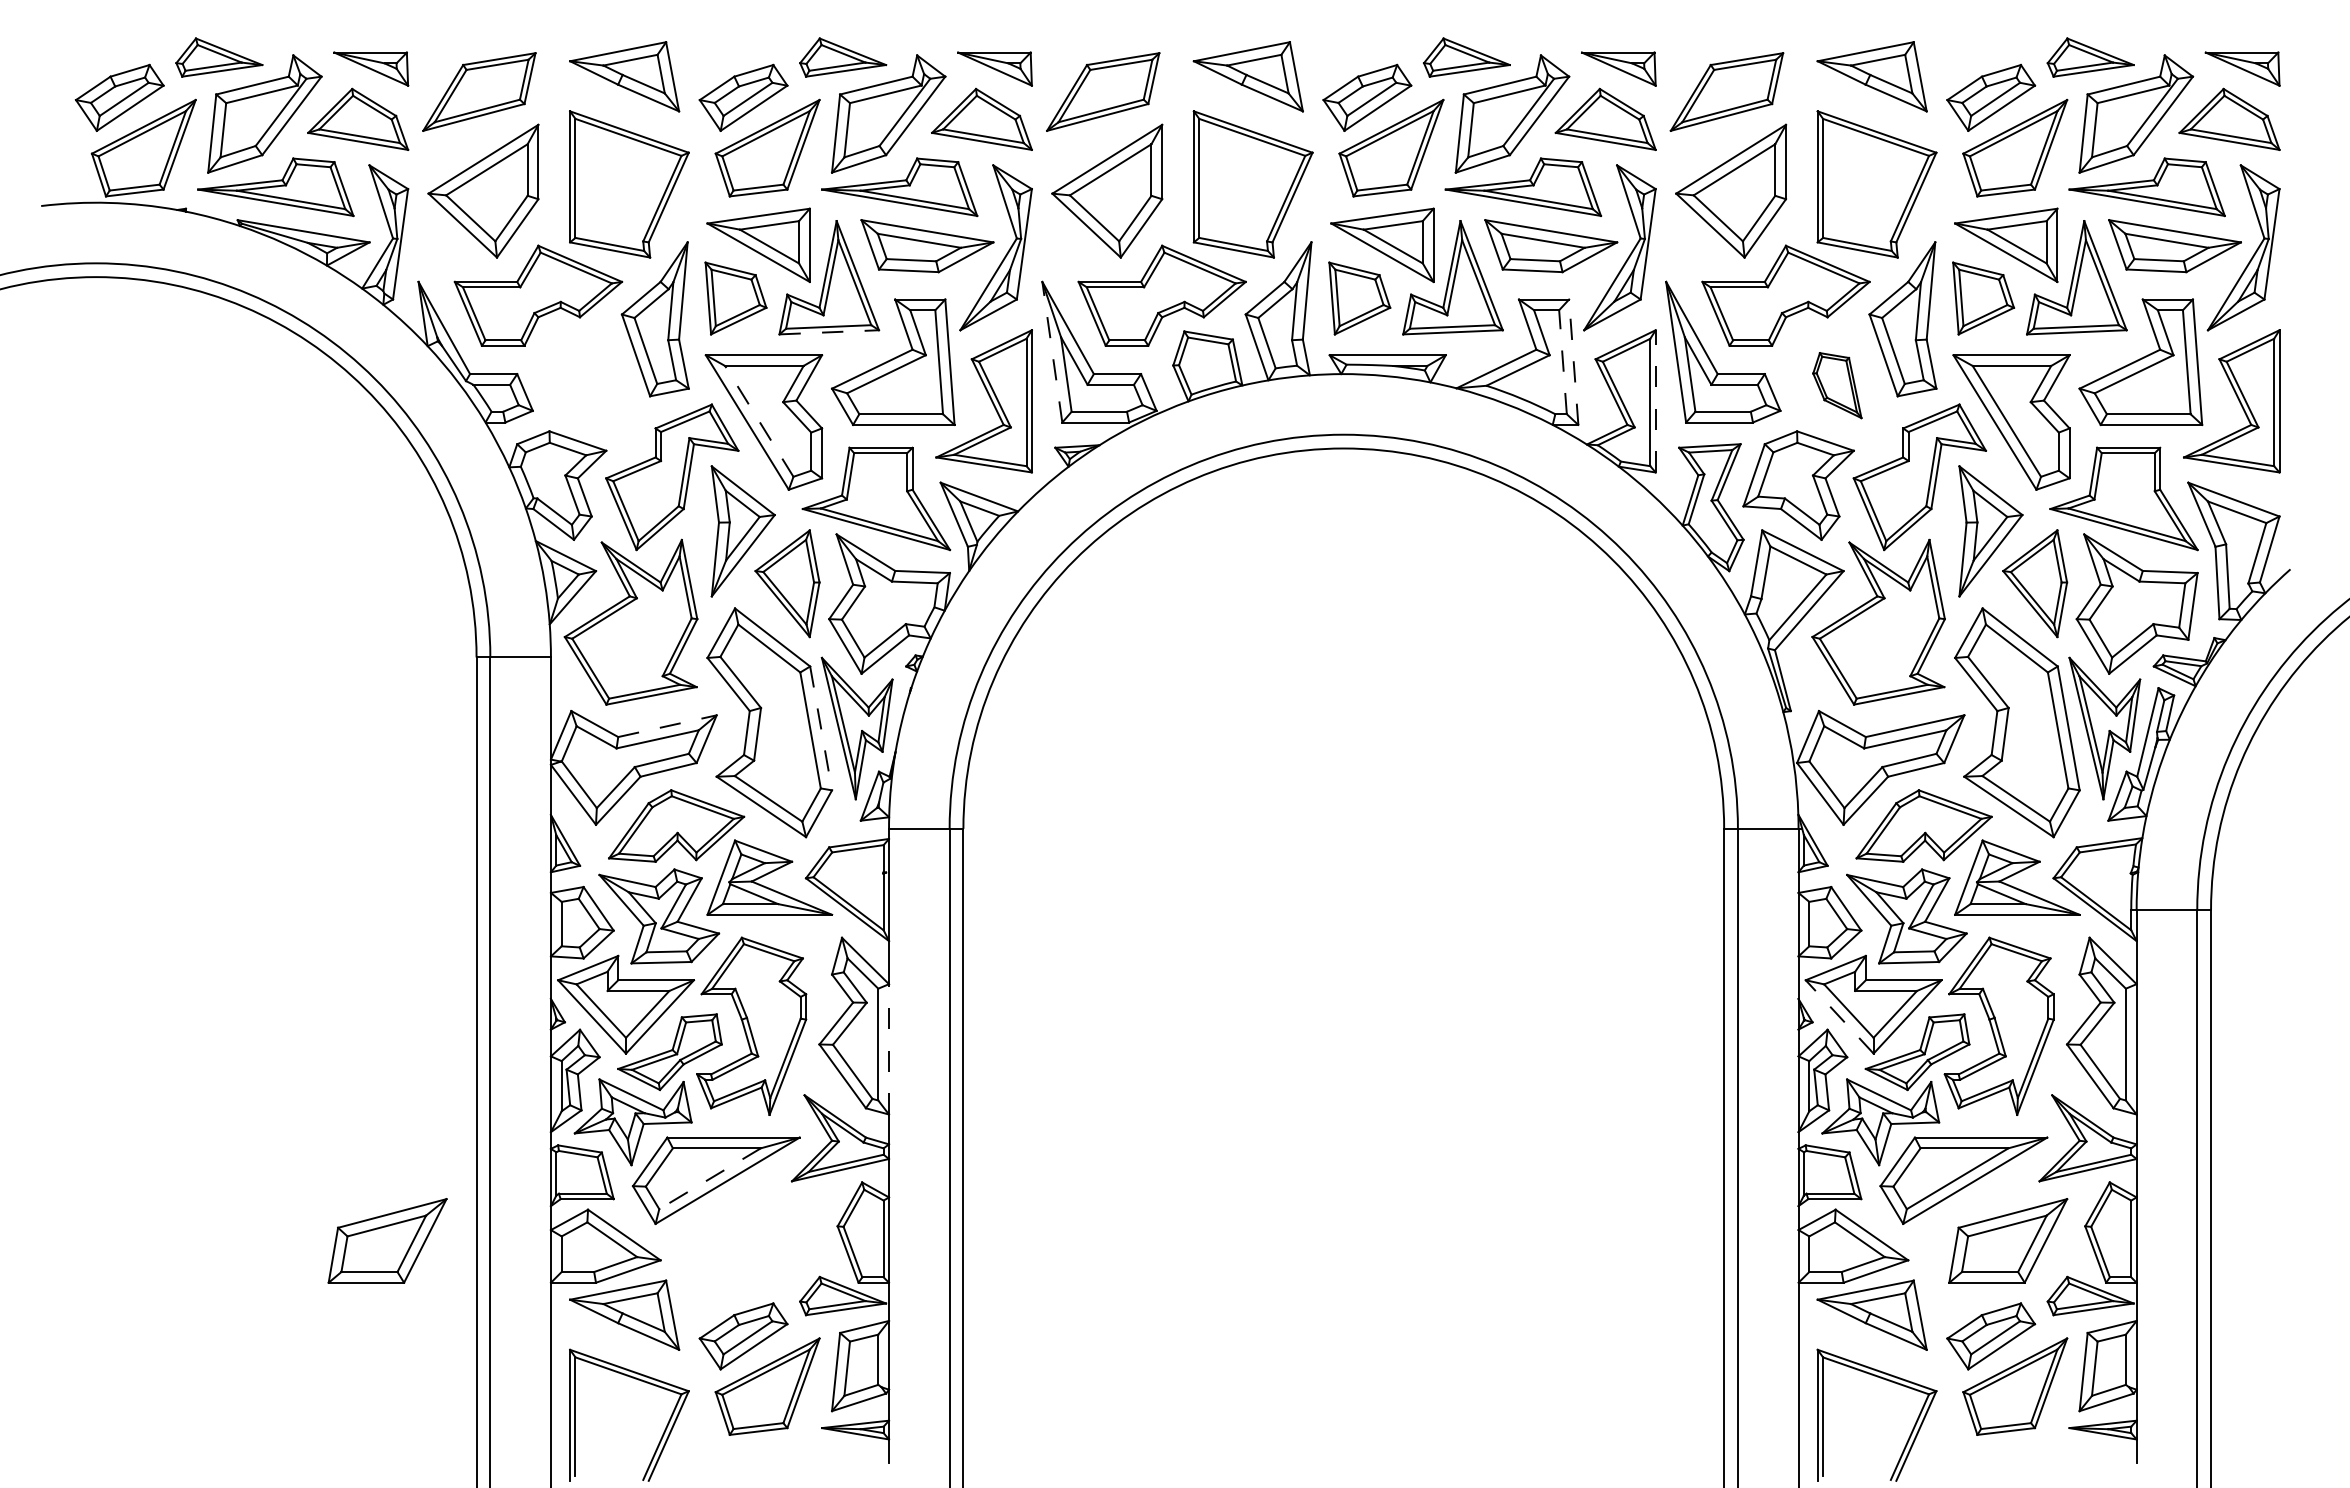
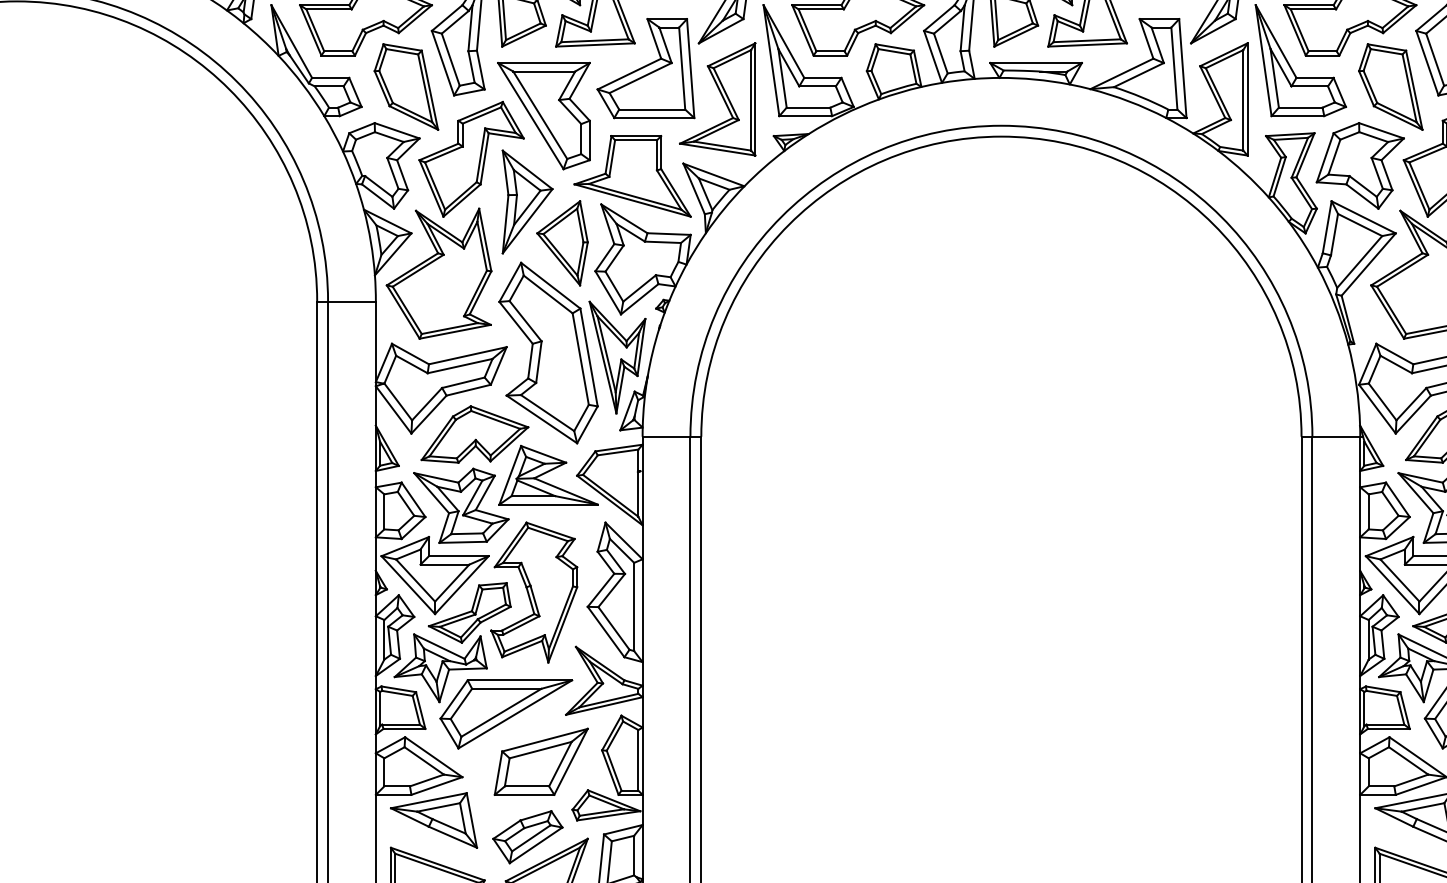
line: (829, 332) -> (595, 45), dashed -> solid
line: (1052, 352) -> (771, 60), dashed -> solid
line: (1562, 361) -> (1173, 67), dashed -> solid
line: (1573, 362) -> (1182, 68), dashed -> solid
part: (589, 385) -> (406, 86), added
part: (1837, 385) -> (1390, 86), size x1.67
line: (1655, 400) -> (1247, 98), dashed -> solid
line: (759, 420) -> (540, 114), dashed -> solid
line: (667, 726) -> (467, 355), dashed -> solid
line: (821, 728) -> (589, 357), dashed -> solid
line: (1839, 1016) -> (1392, 584), dashed -> solid
line: (889, 1048) -> (642, 610), dashed -> solid
line: (709, 1179) -> (500, 713), dashed -> solid
part: (387, 1240) -> (541, 761), moved

